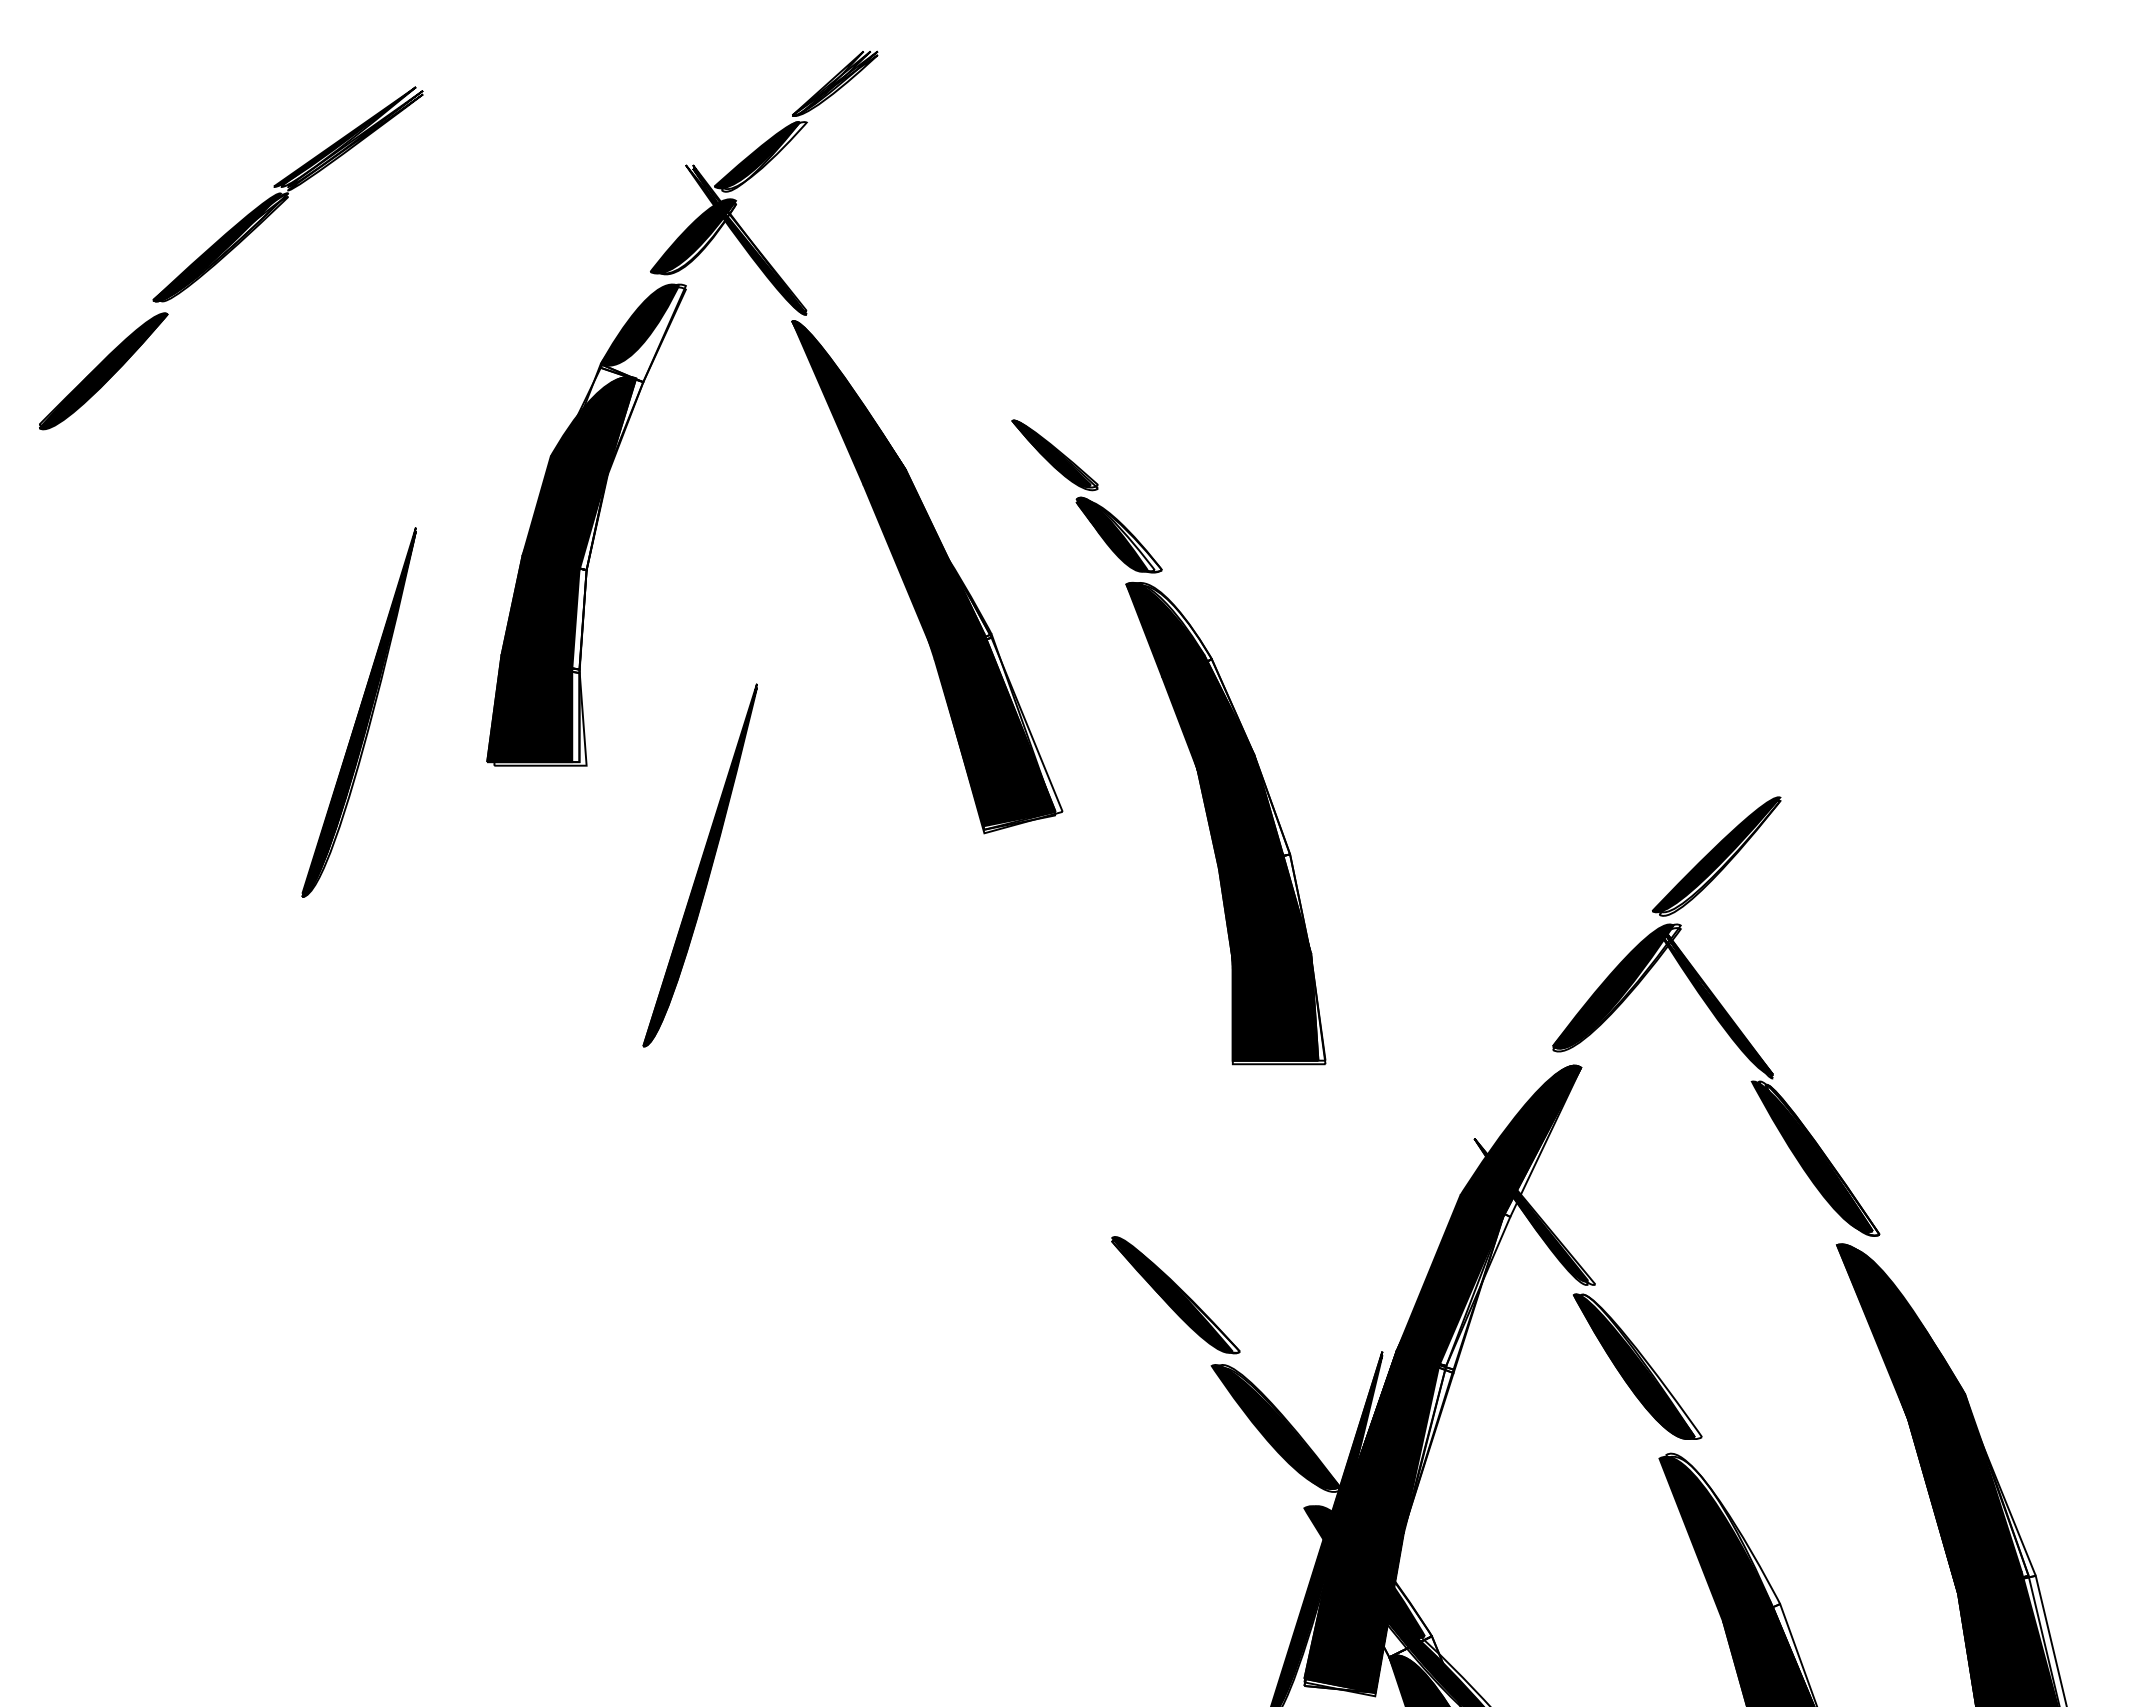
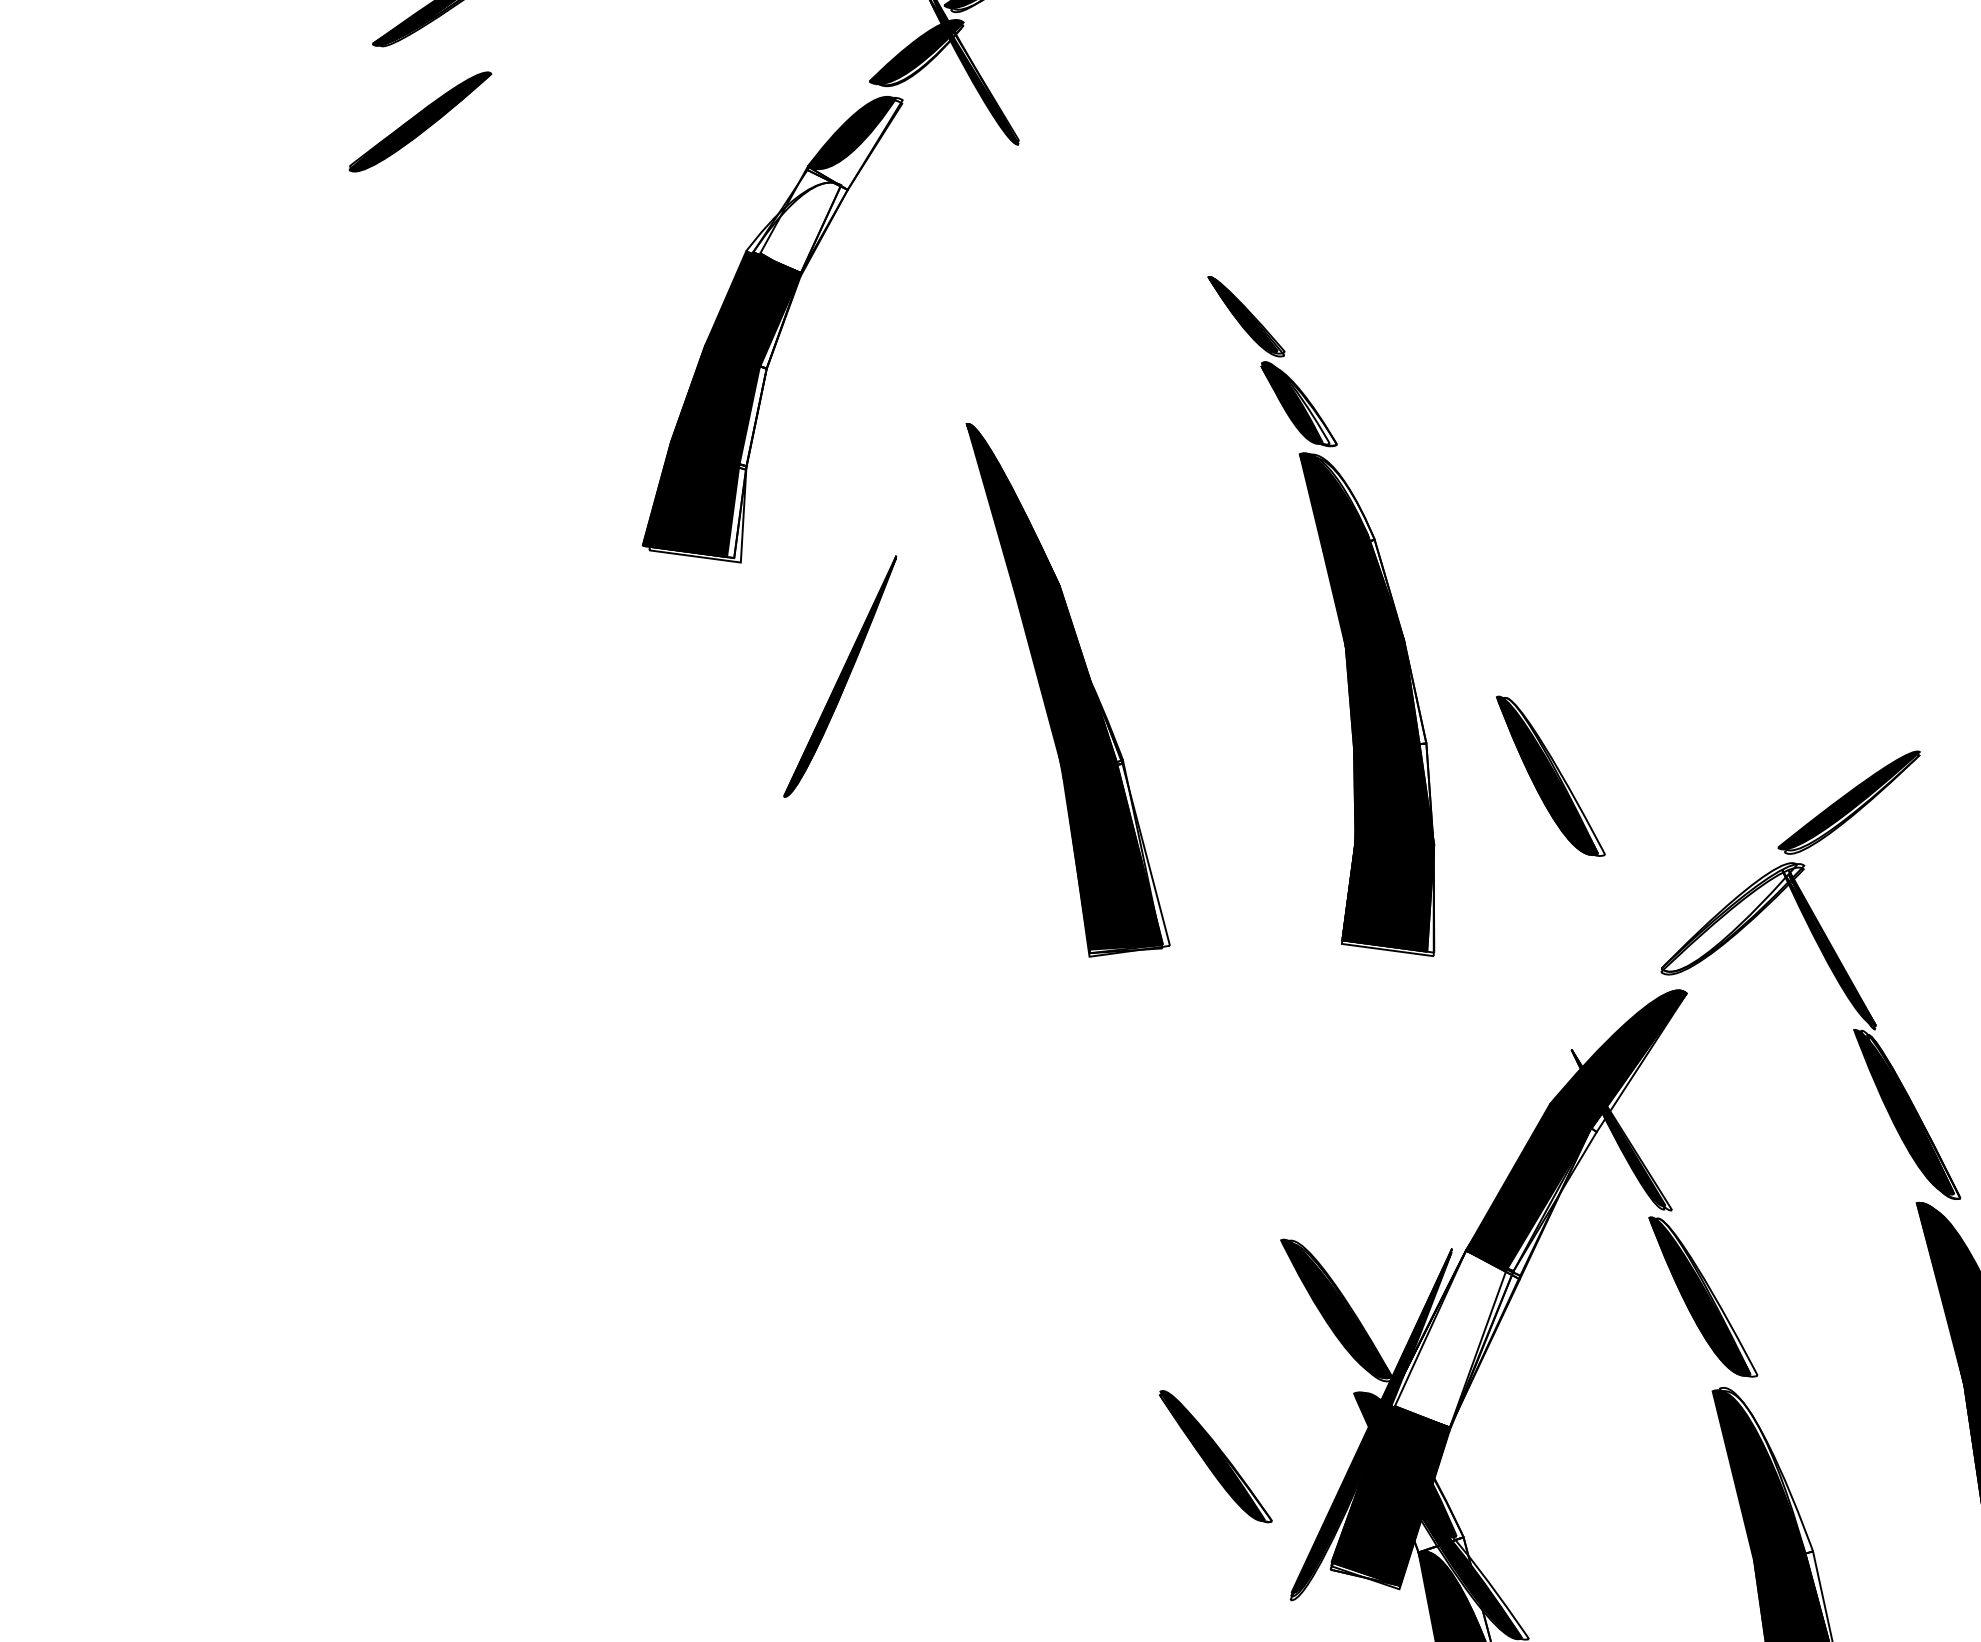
part: (103, 371) -> (420, 122), moved
fill: (593, 423) -> (792, 224), removed
part: (927, 577) -> (1066, 695), moved
part: (358, 712) -> (521, 479), removed
part: (699, 865) -> (839, 676), size x0.7
part: (1417, 870) -> (1550, 776), added
fill: (1612, 986) -> (1728, 917), removed
part: (1175, 1295) -> (1215, 1457), moved
fill: (1389, 1440) -> (1447, 1337), removed

